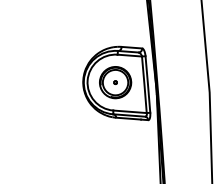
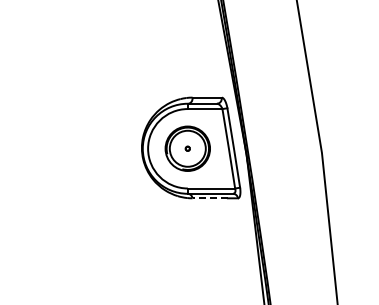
line: (128, 118) -> (210, 198), solid -> dashed

